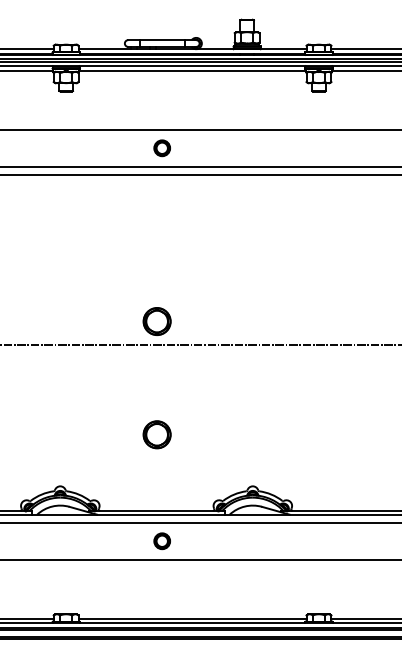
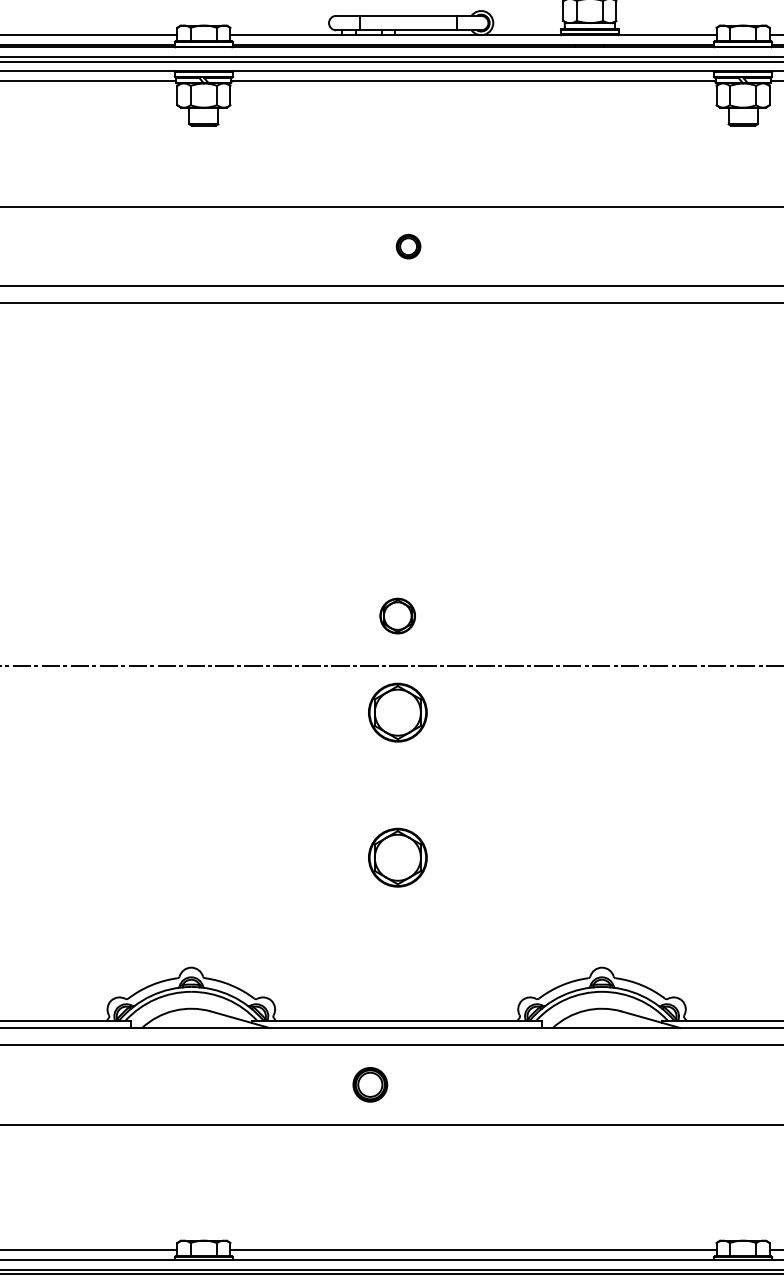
part: (161, 148) -> (407, 246), size x0.7
part: (156, 321) -> (396, 616), size x0.6
part: (156, 366) -> (396, 712), added
part: (161, 541) -> (368, 1085), moved

